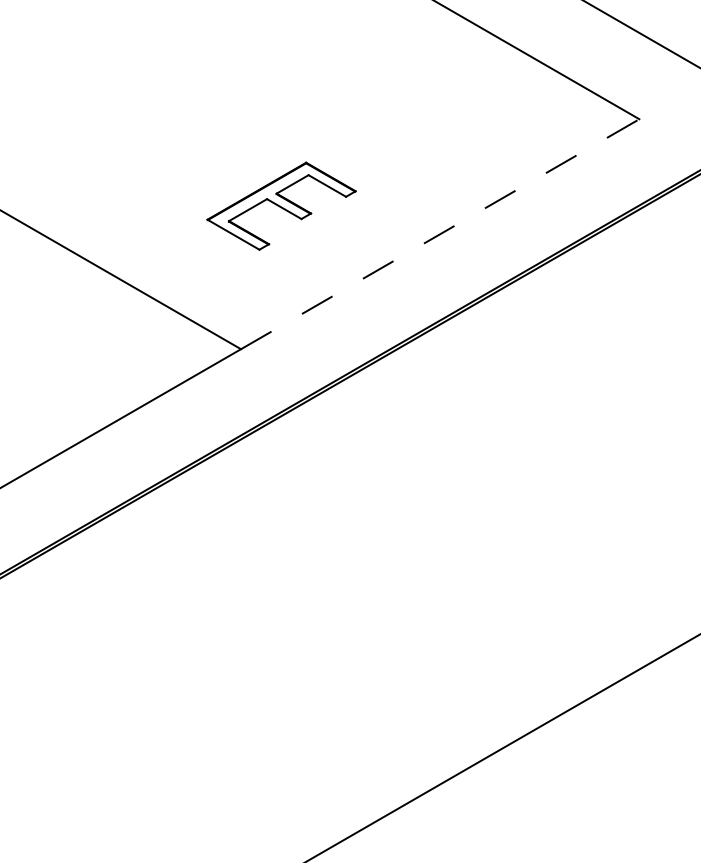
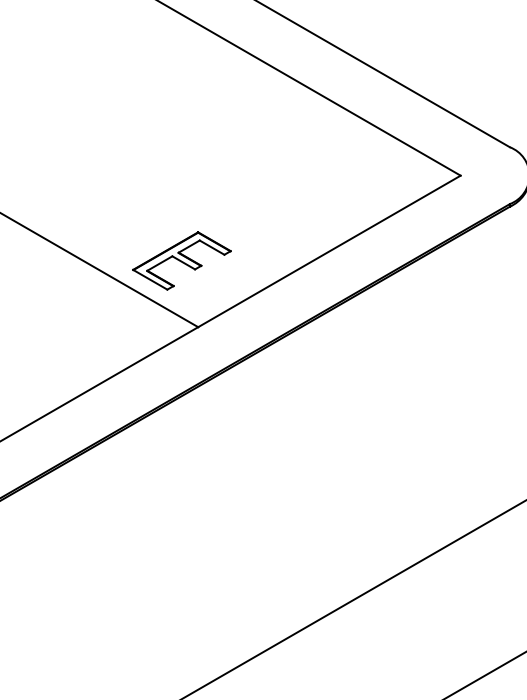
part: (280, 205) -> (181, 260), moved
line: (440, 234) -> (329, 251), dashed -> solid

